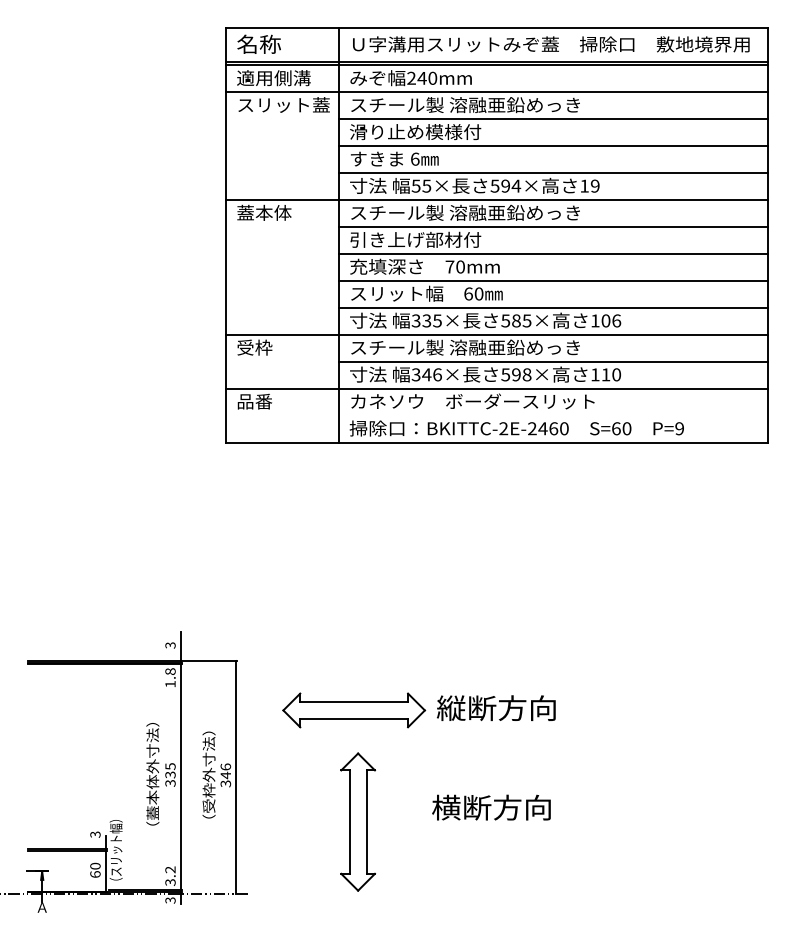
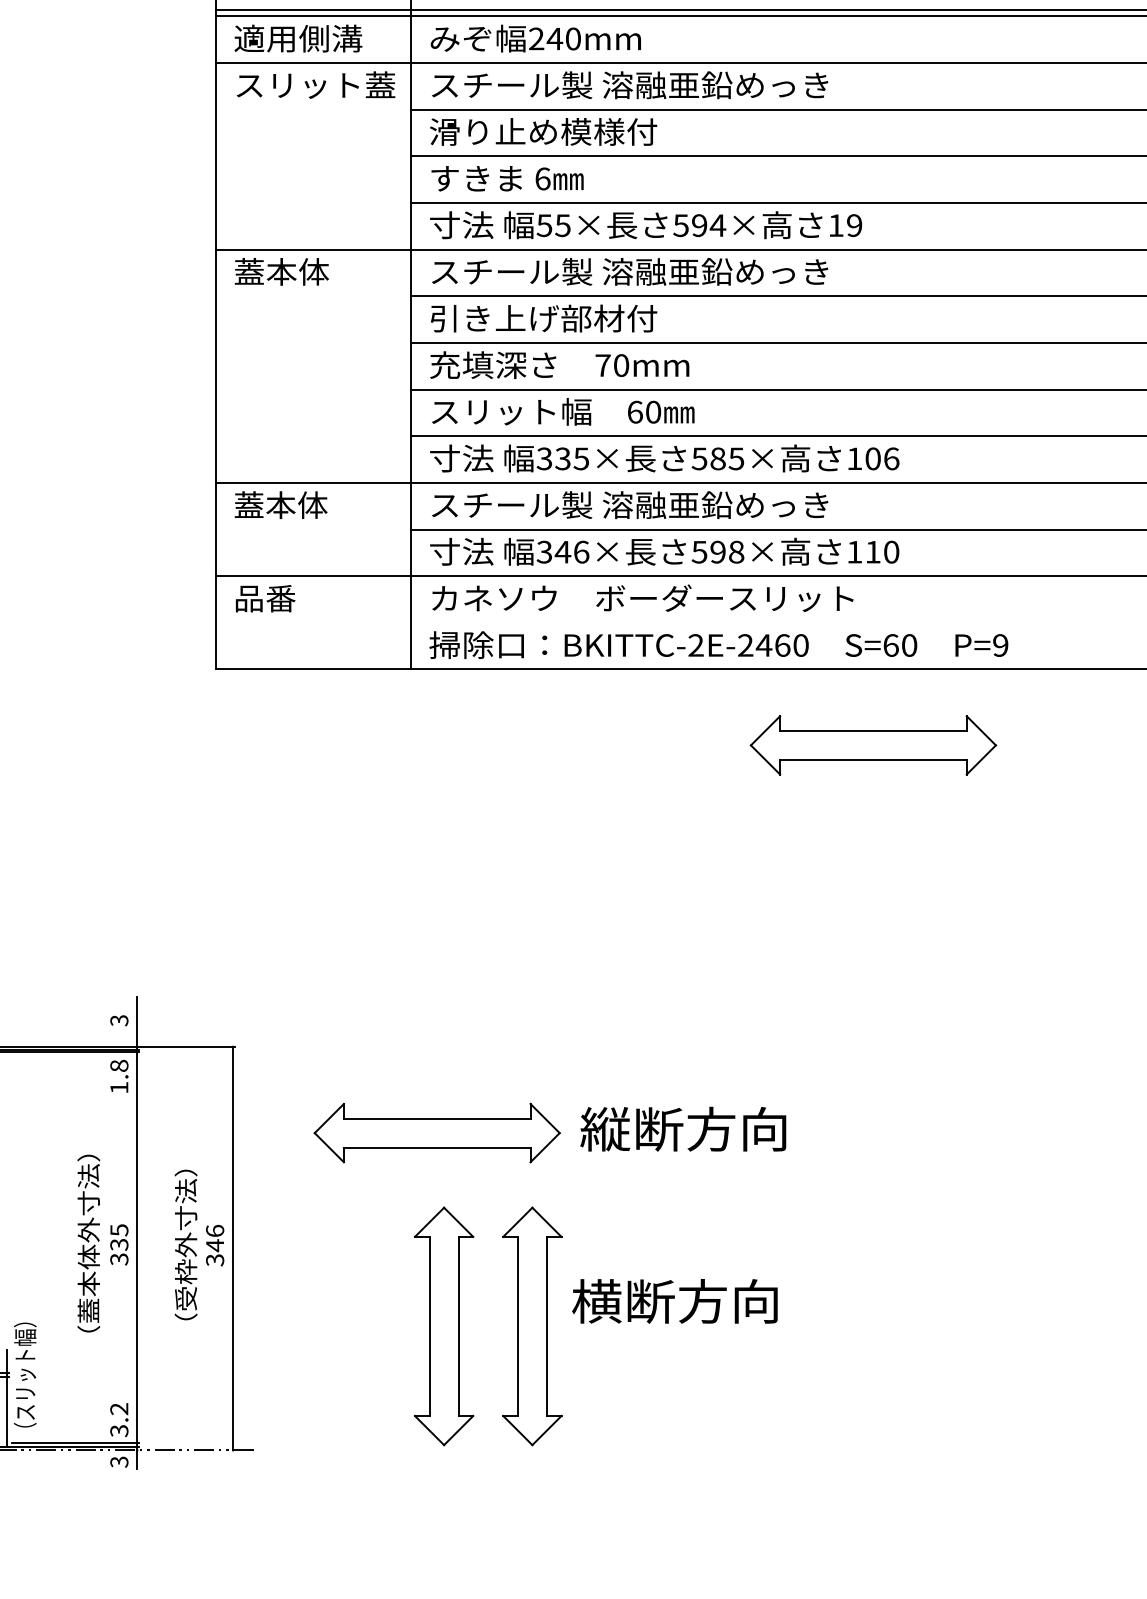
text: (263, 347) -> (280, 504), 受枠 -> 蓋本体
part: (606, 486) -> (874, 745), added
part: (408, 821) -> (531, 1325), added

